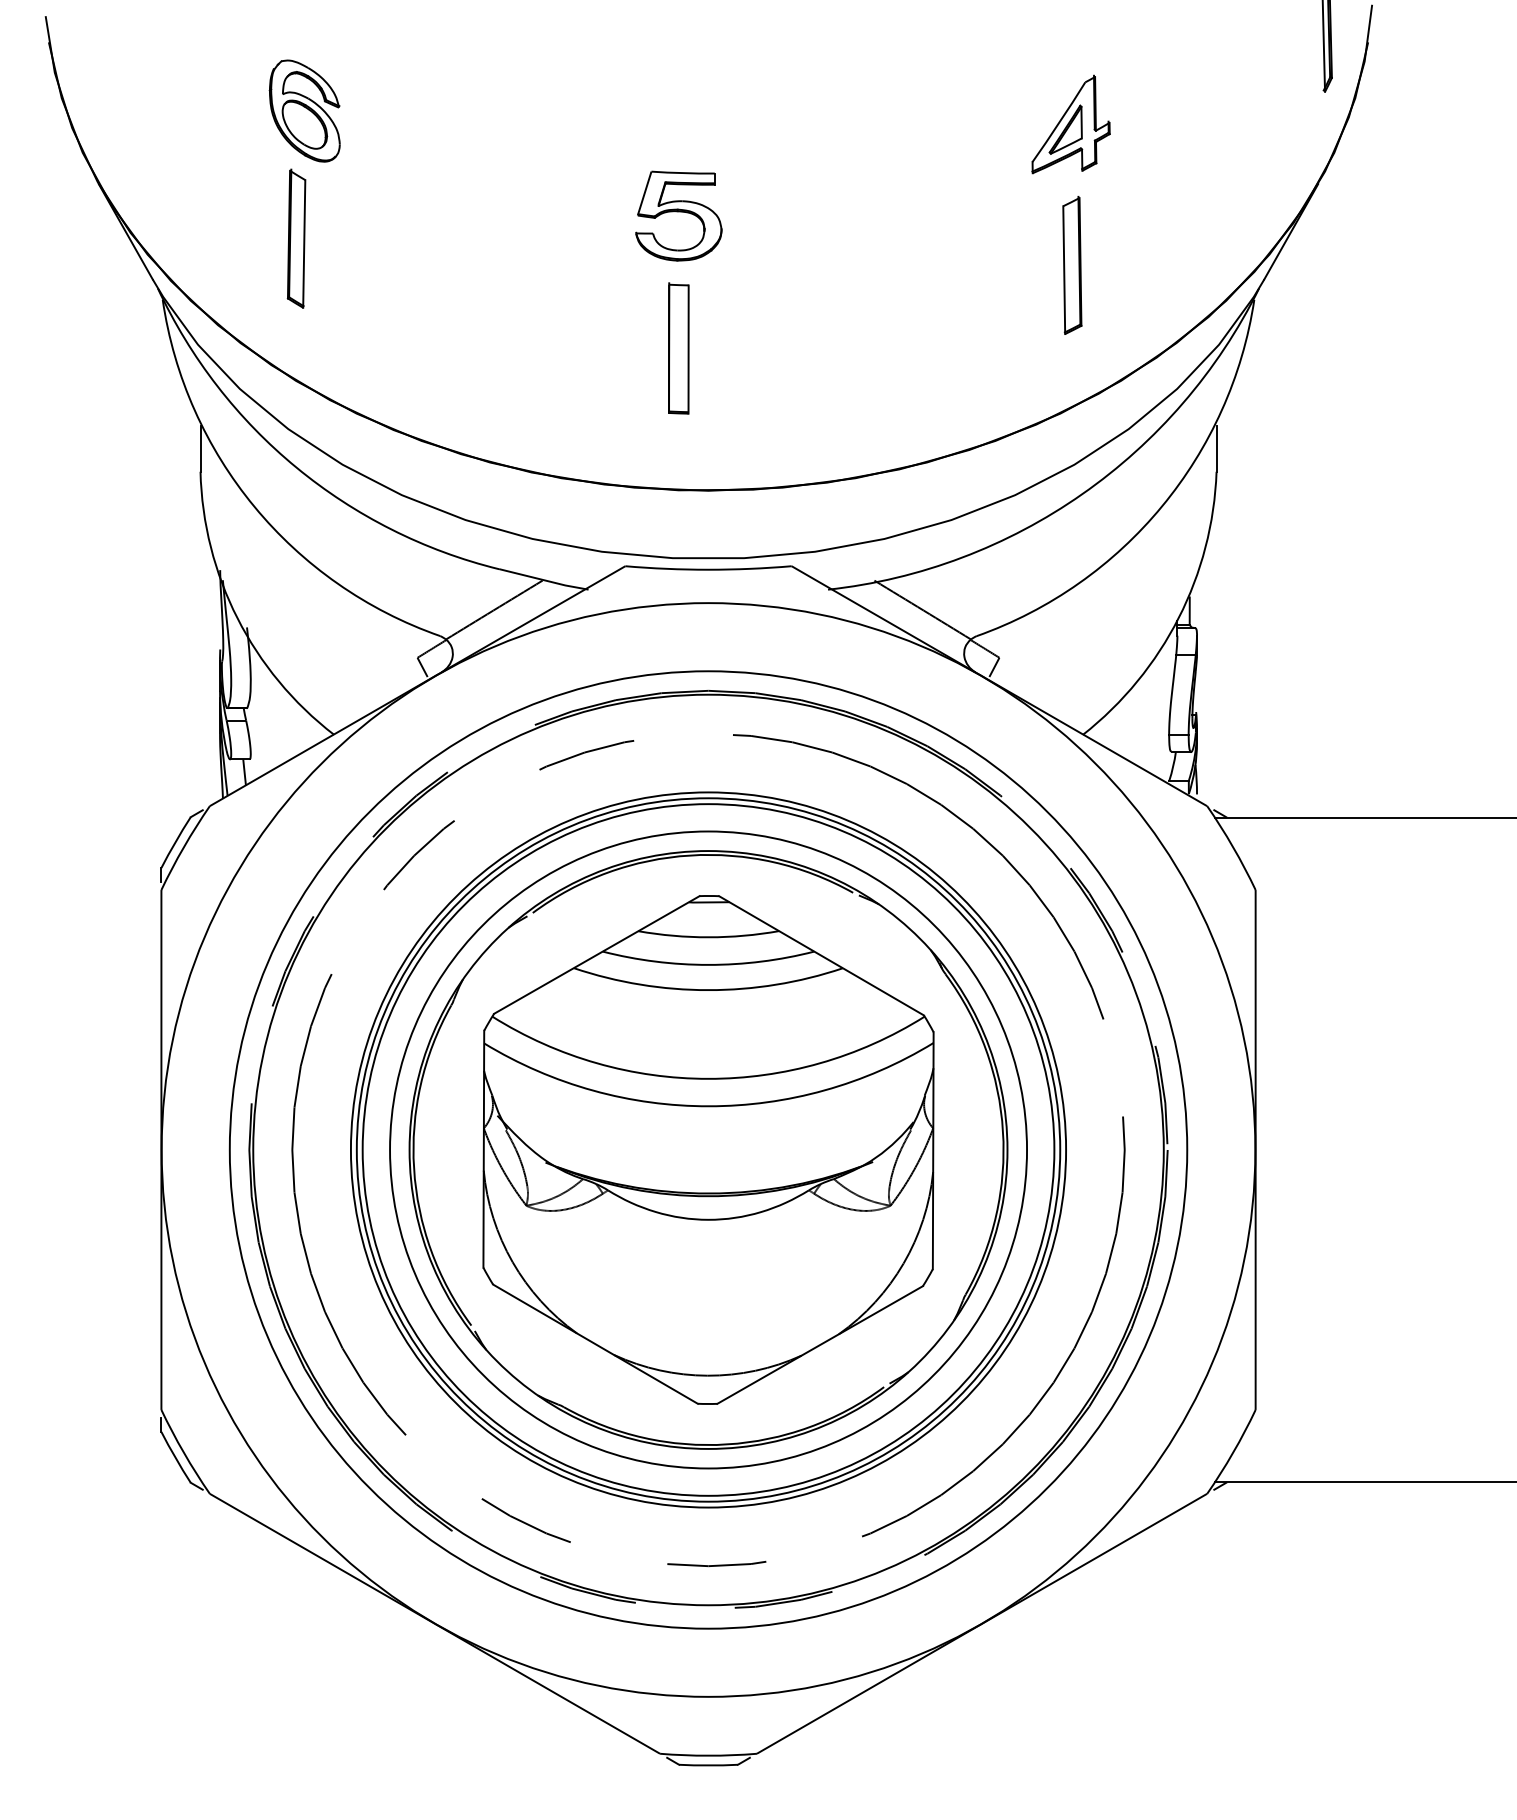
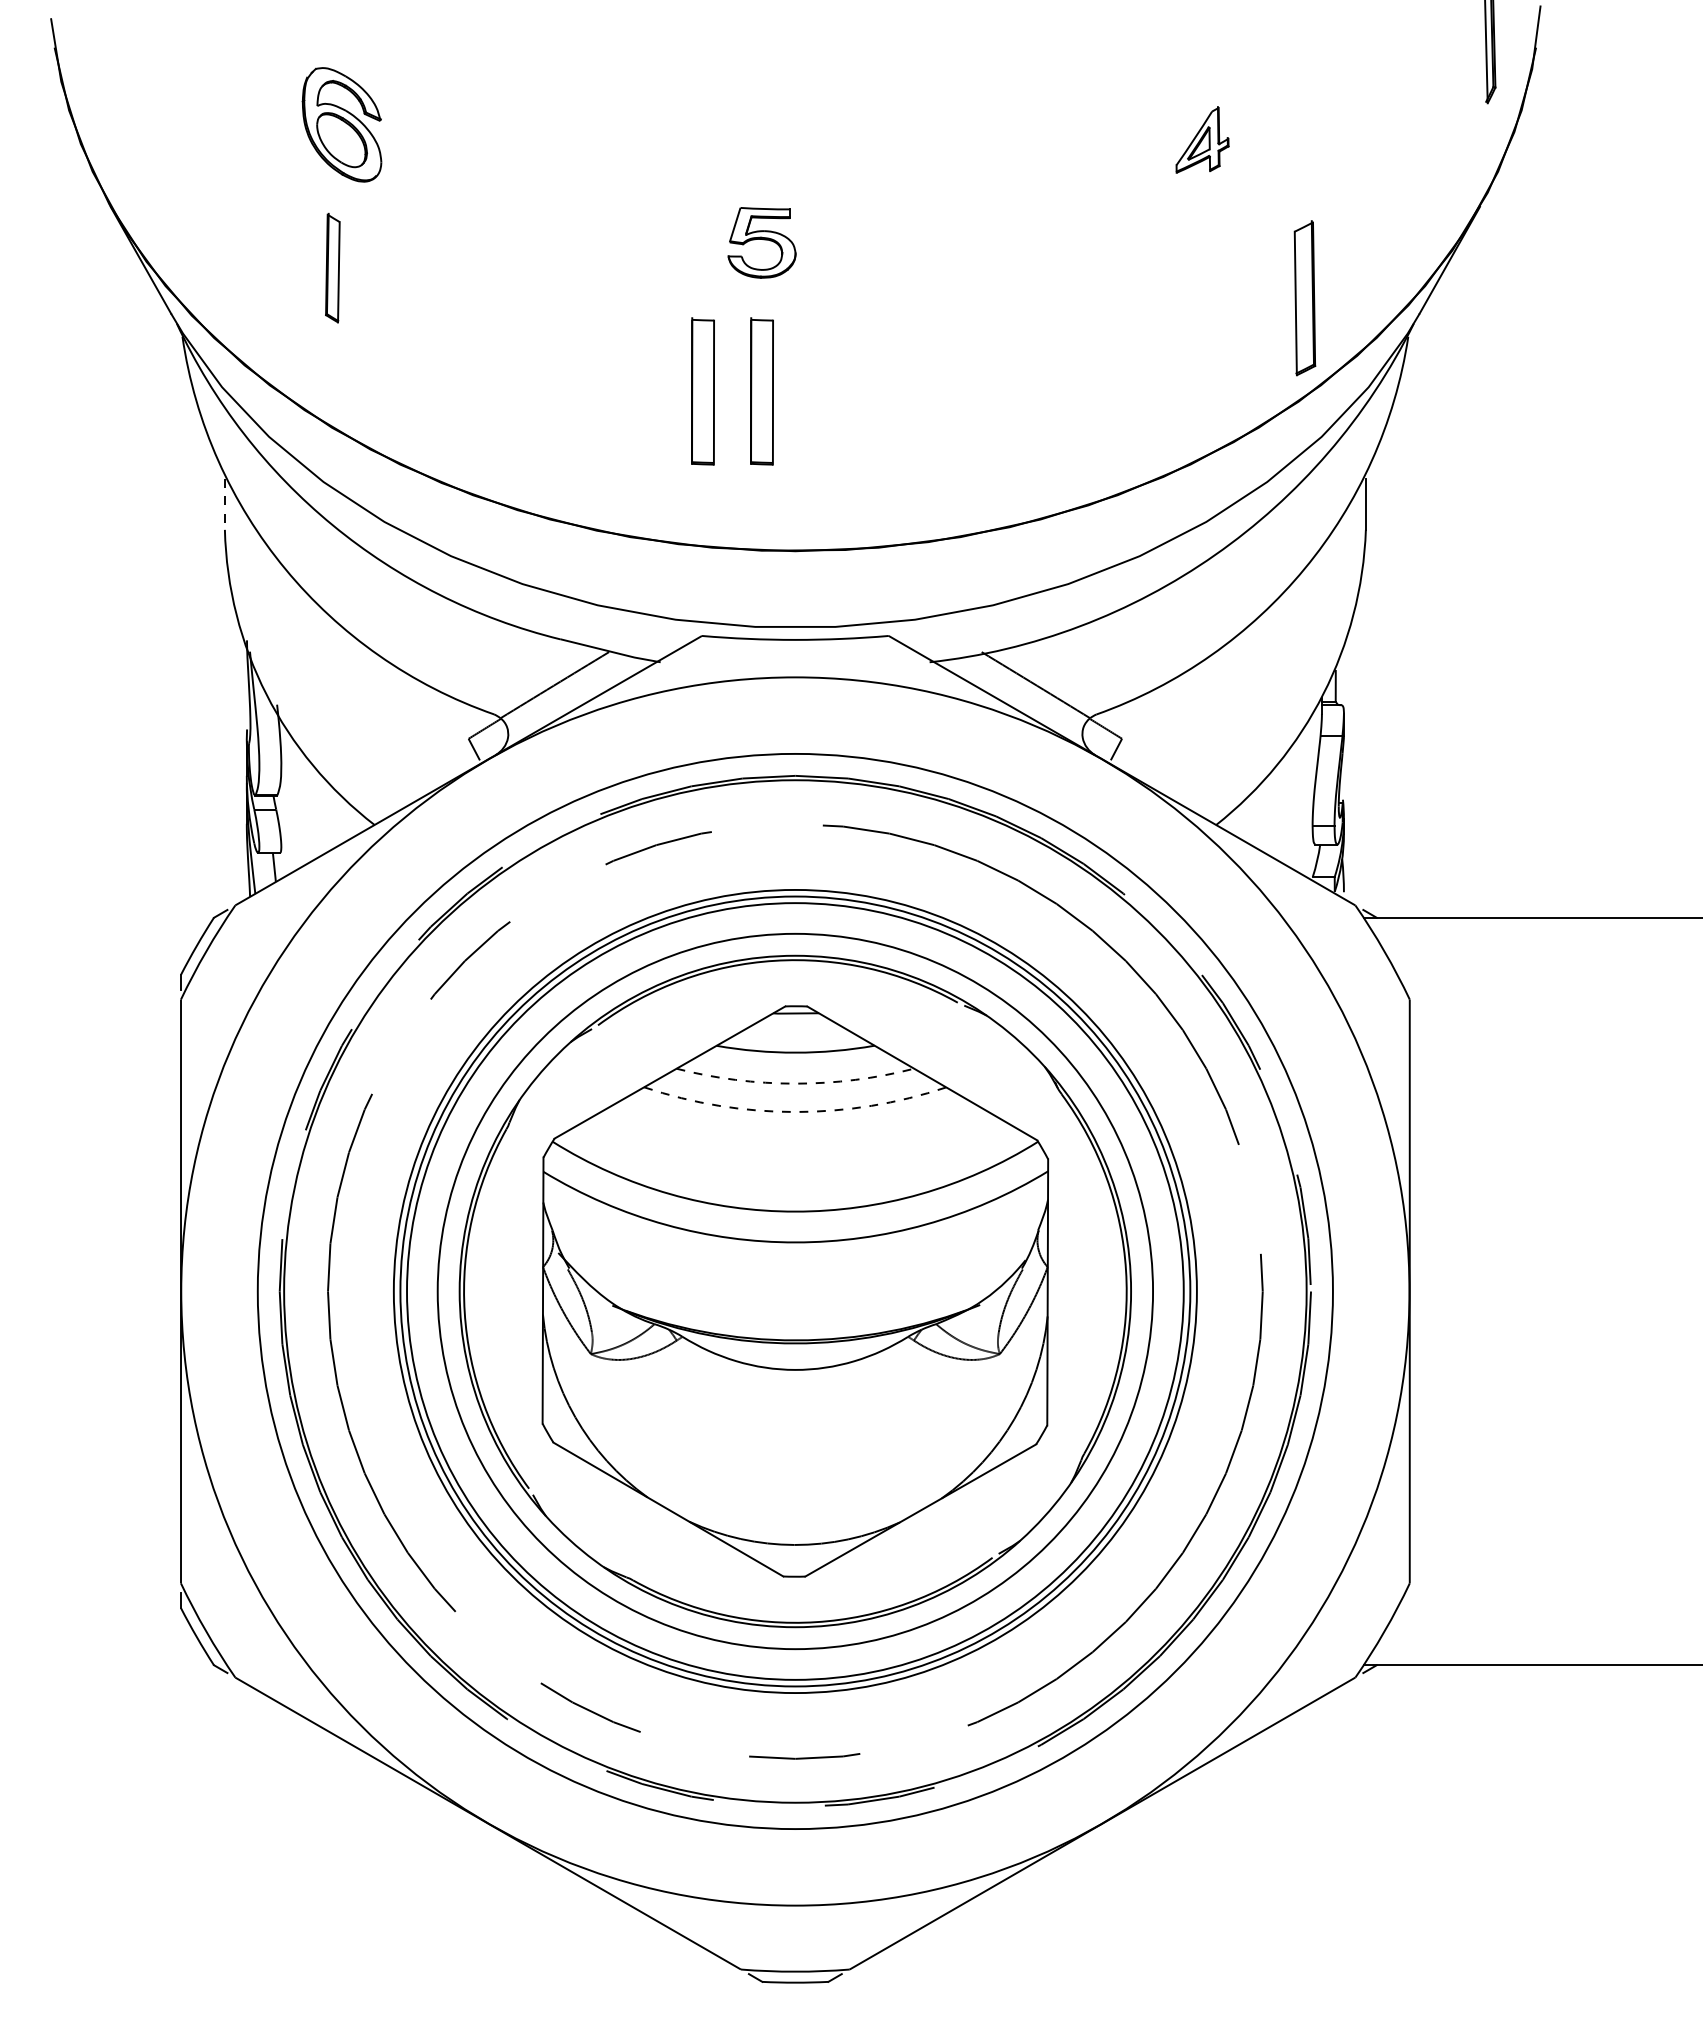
part: (1071, 124) -> (1202, 139), size x0.6
part: (678, 215) -> (761, 242), size x0.7
part: (296, 238) -> (332, 267), size x0.7
part: (1071, 265) -> (1304, 298), moved
part: (625, 348) -> (702, 391), added
line: (200, 449) -> (224, 504), solid -> dashed
arc: (708, 964) -> (795, 1083), solid -> dashed
arc: (708, 990) -> (795, 1112), solid -> dashed

